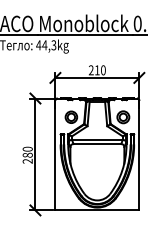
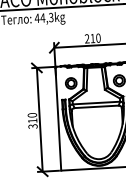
text: (27, 157) -> (32, 122), 280 -> 310

